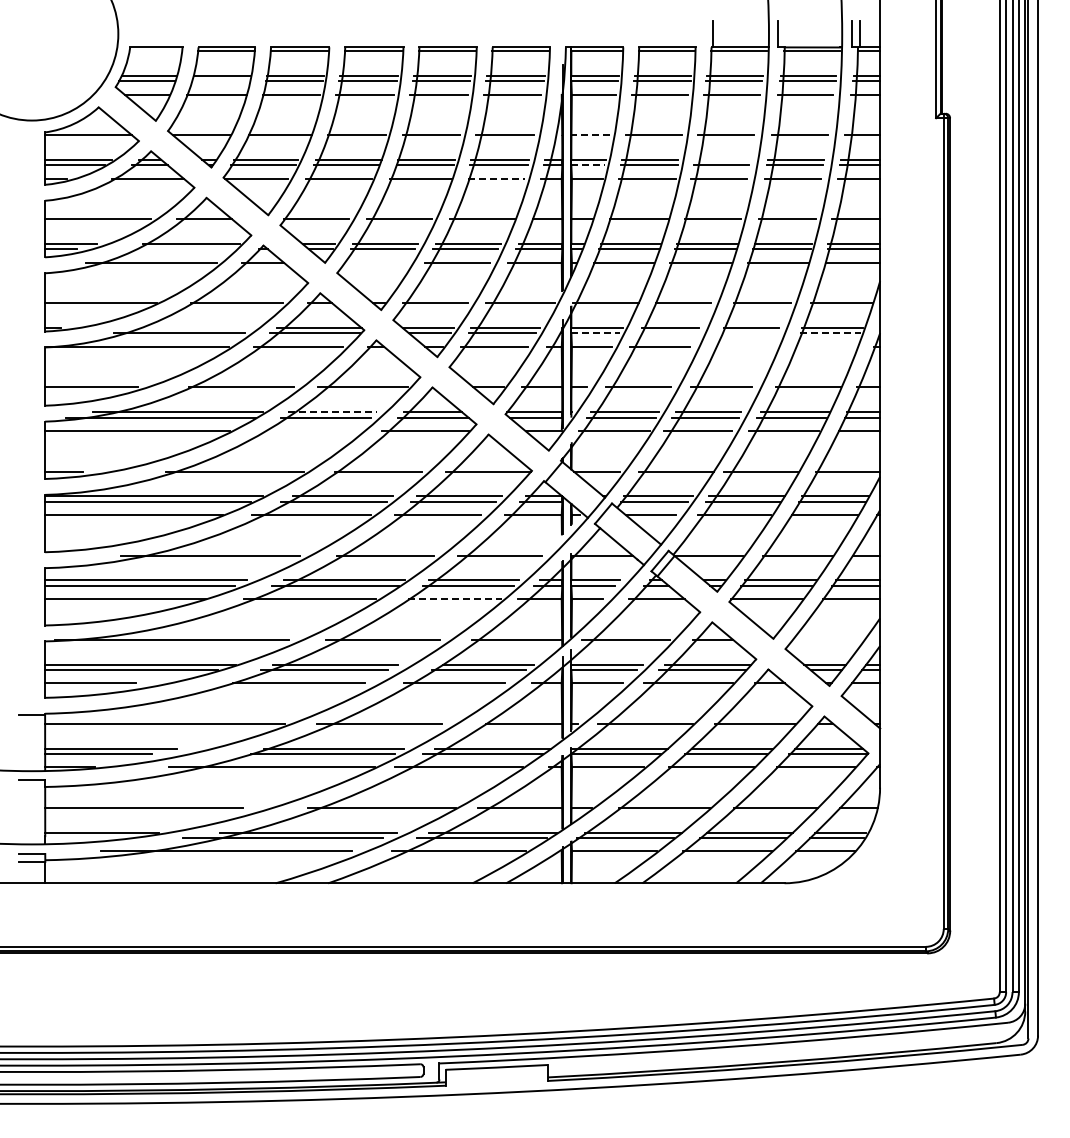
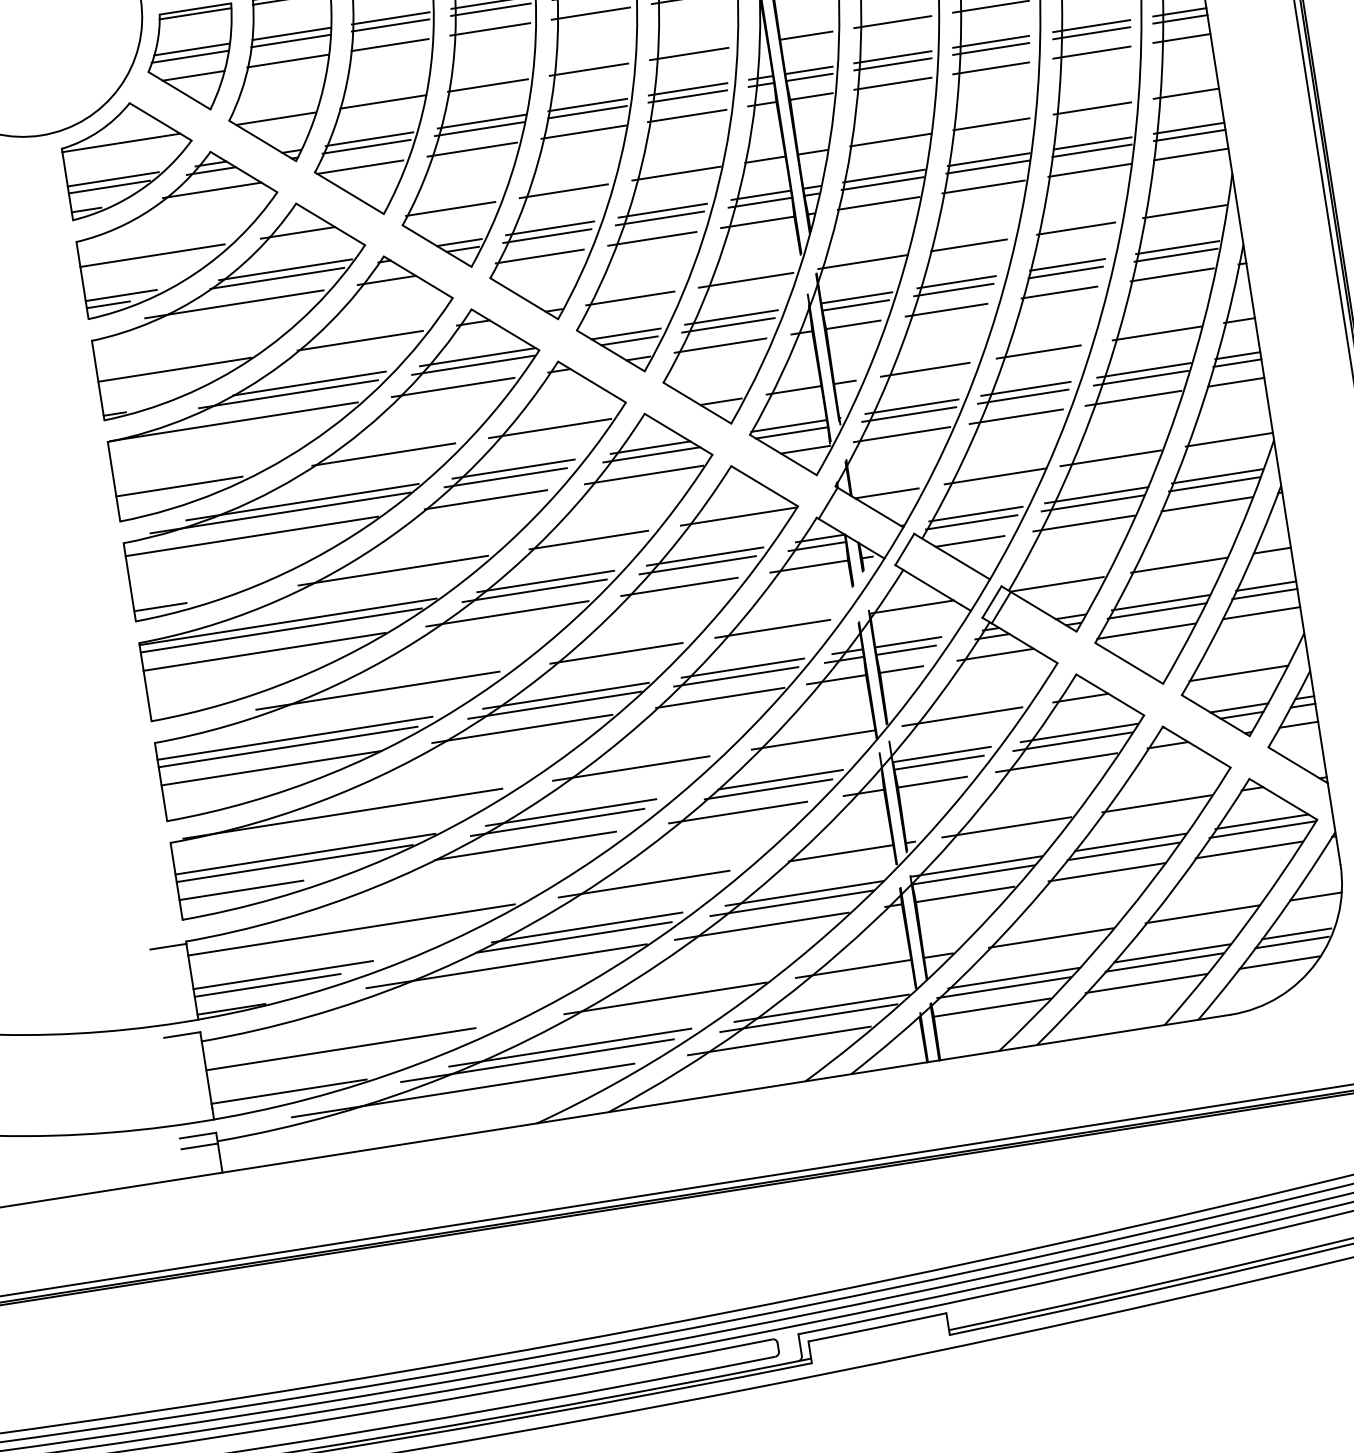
line: (155, 50) -> (194, 13), added
line: (220, 80) -> (289, 40), added
line: (590, 134) -> (806, 35), dashed -> solid
line: (722, 160) -> (991, 42), added
line: (588, 165) -> (809, 77), dashed -> solid
line: (496, 179) -> (687, 116), dashed -> solid
line: (184, 249) -> (276, 278), added
line: (374, 263) -> (539, 257), added
line: (196, 328) -> (310, 383), added
line: (596, 333) -> (856, 305), dashed -> solid
line: (667, 333) -> (953, 290), added
line: (749, 333) -> (1065, 272), added
line: (831, 333) -> (1177, 255), dashed -> solid
line: (742, 347) -> (1058, 293), added
line: (825, 347) -> (1172, 275), added
line: (332, 412) -> (513, 469), dashed -> solid
line: (309, 431) -> (486, 500), added
line: (454, 599) -> (719, 698), dashed -> solid
line: (828, 639) -> (1238, 673), added

